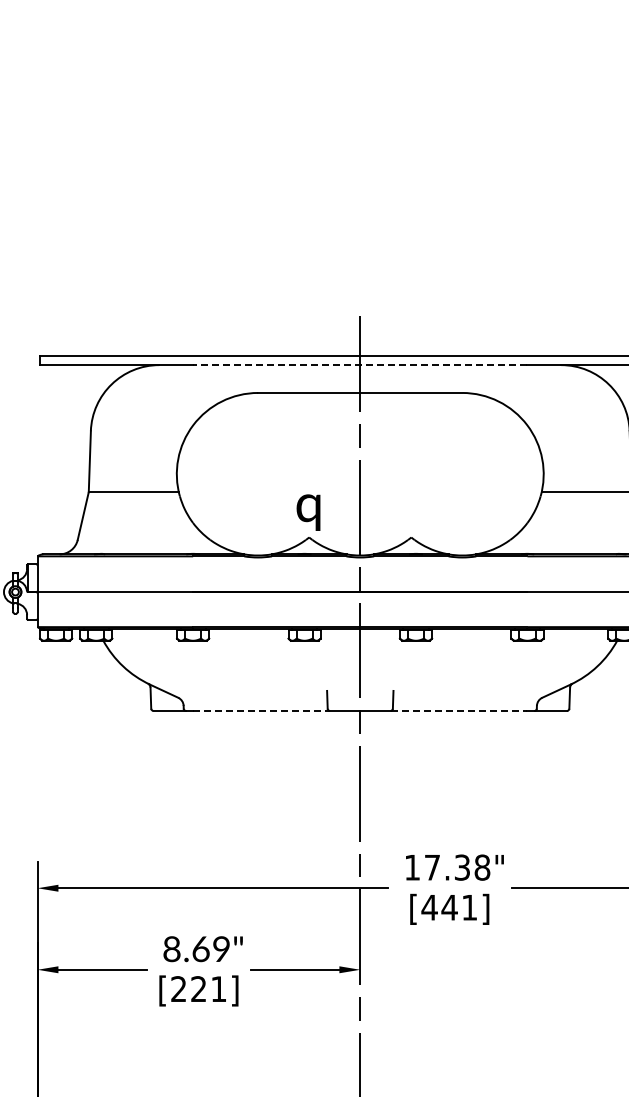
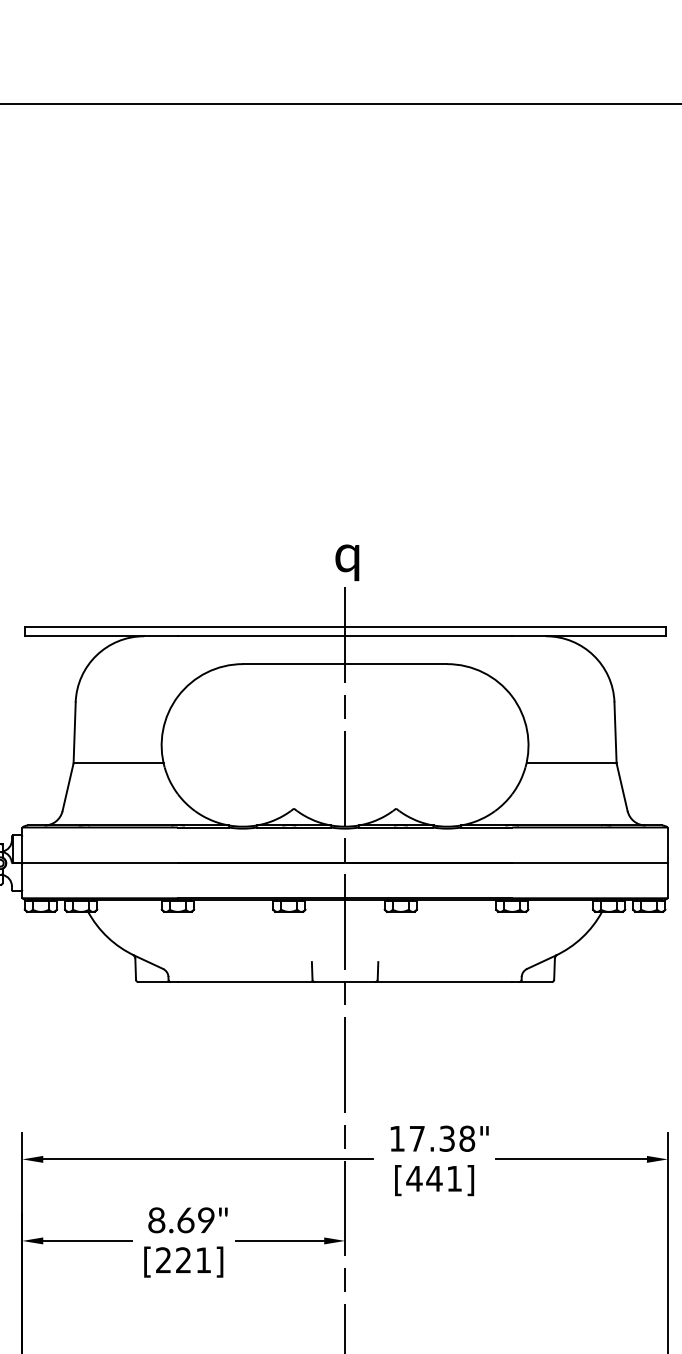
line: (359, 365) -> (344, 636), dashed -> solid
text: (308, 512) -> (347, 562), moved
line: (261, 711) -> (246, 982), dashed -> solid
line: (459, 711) -> (444, 982), dashed -> solid

